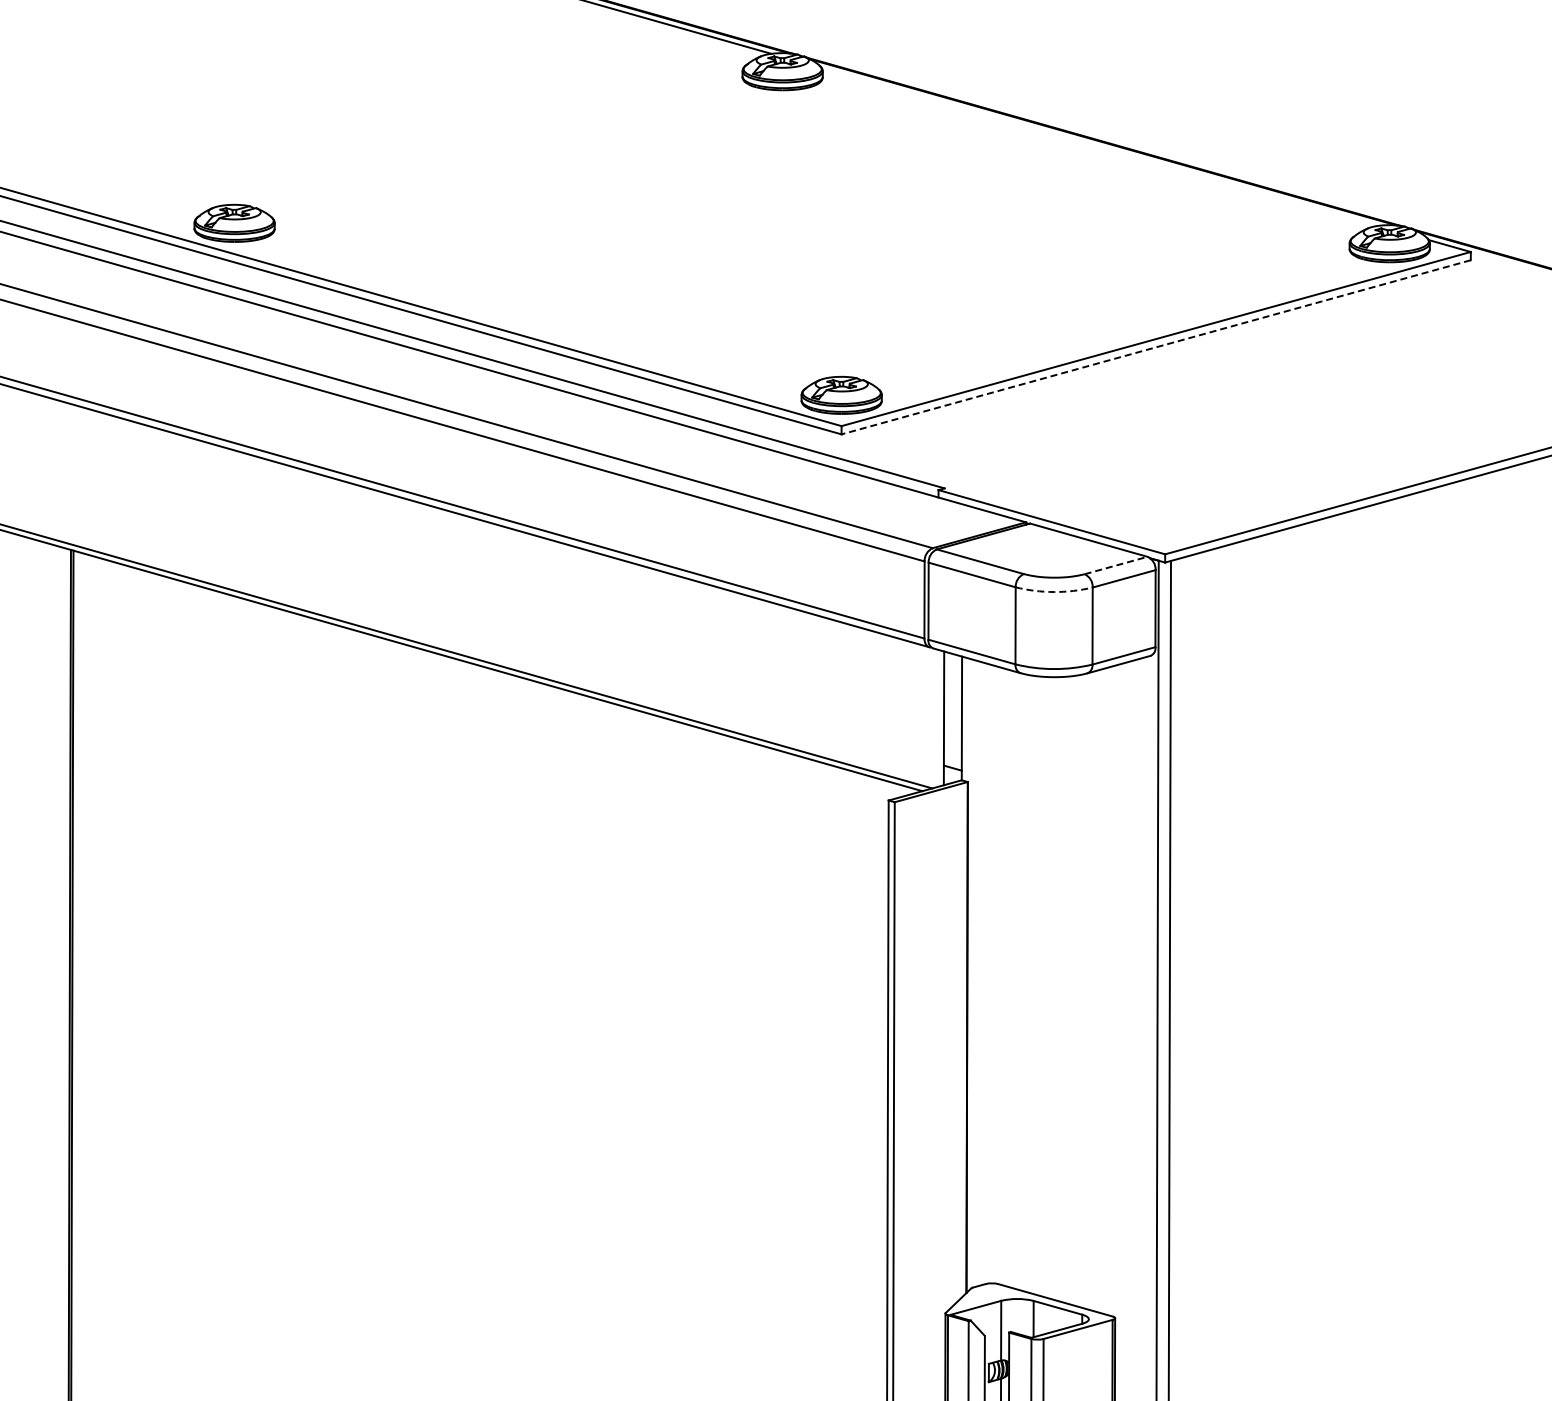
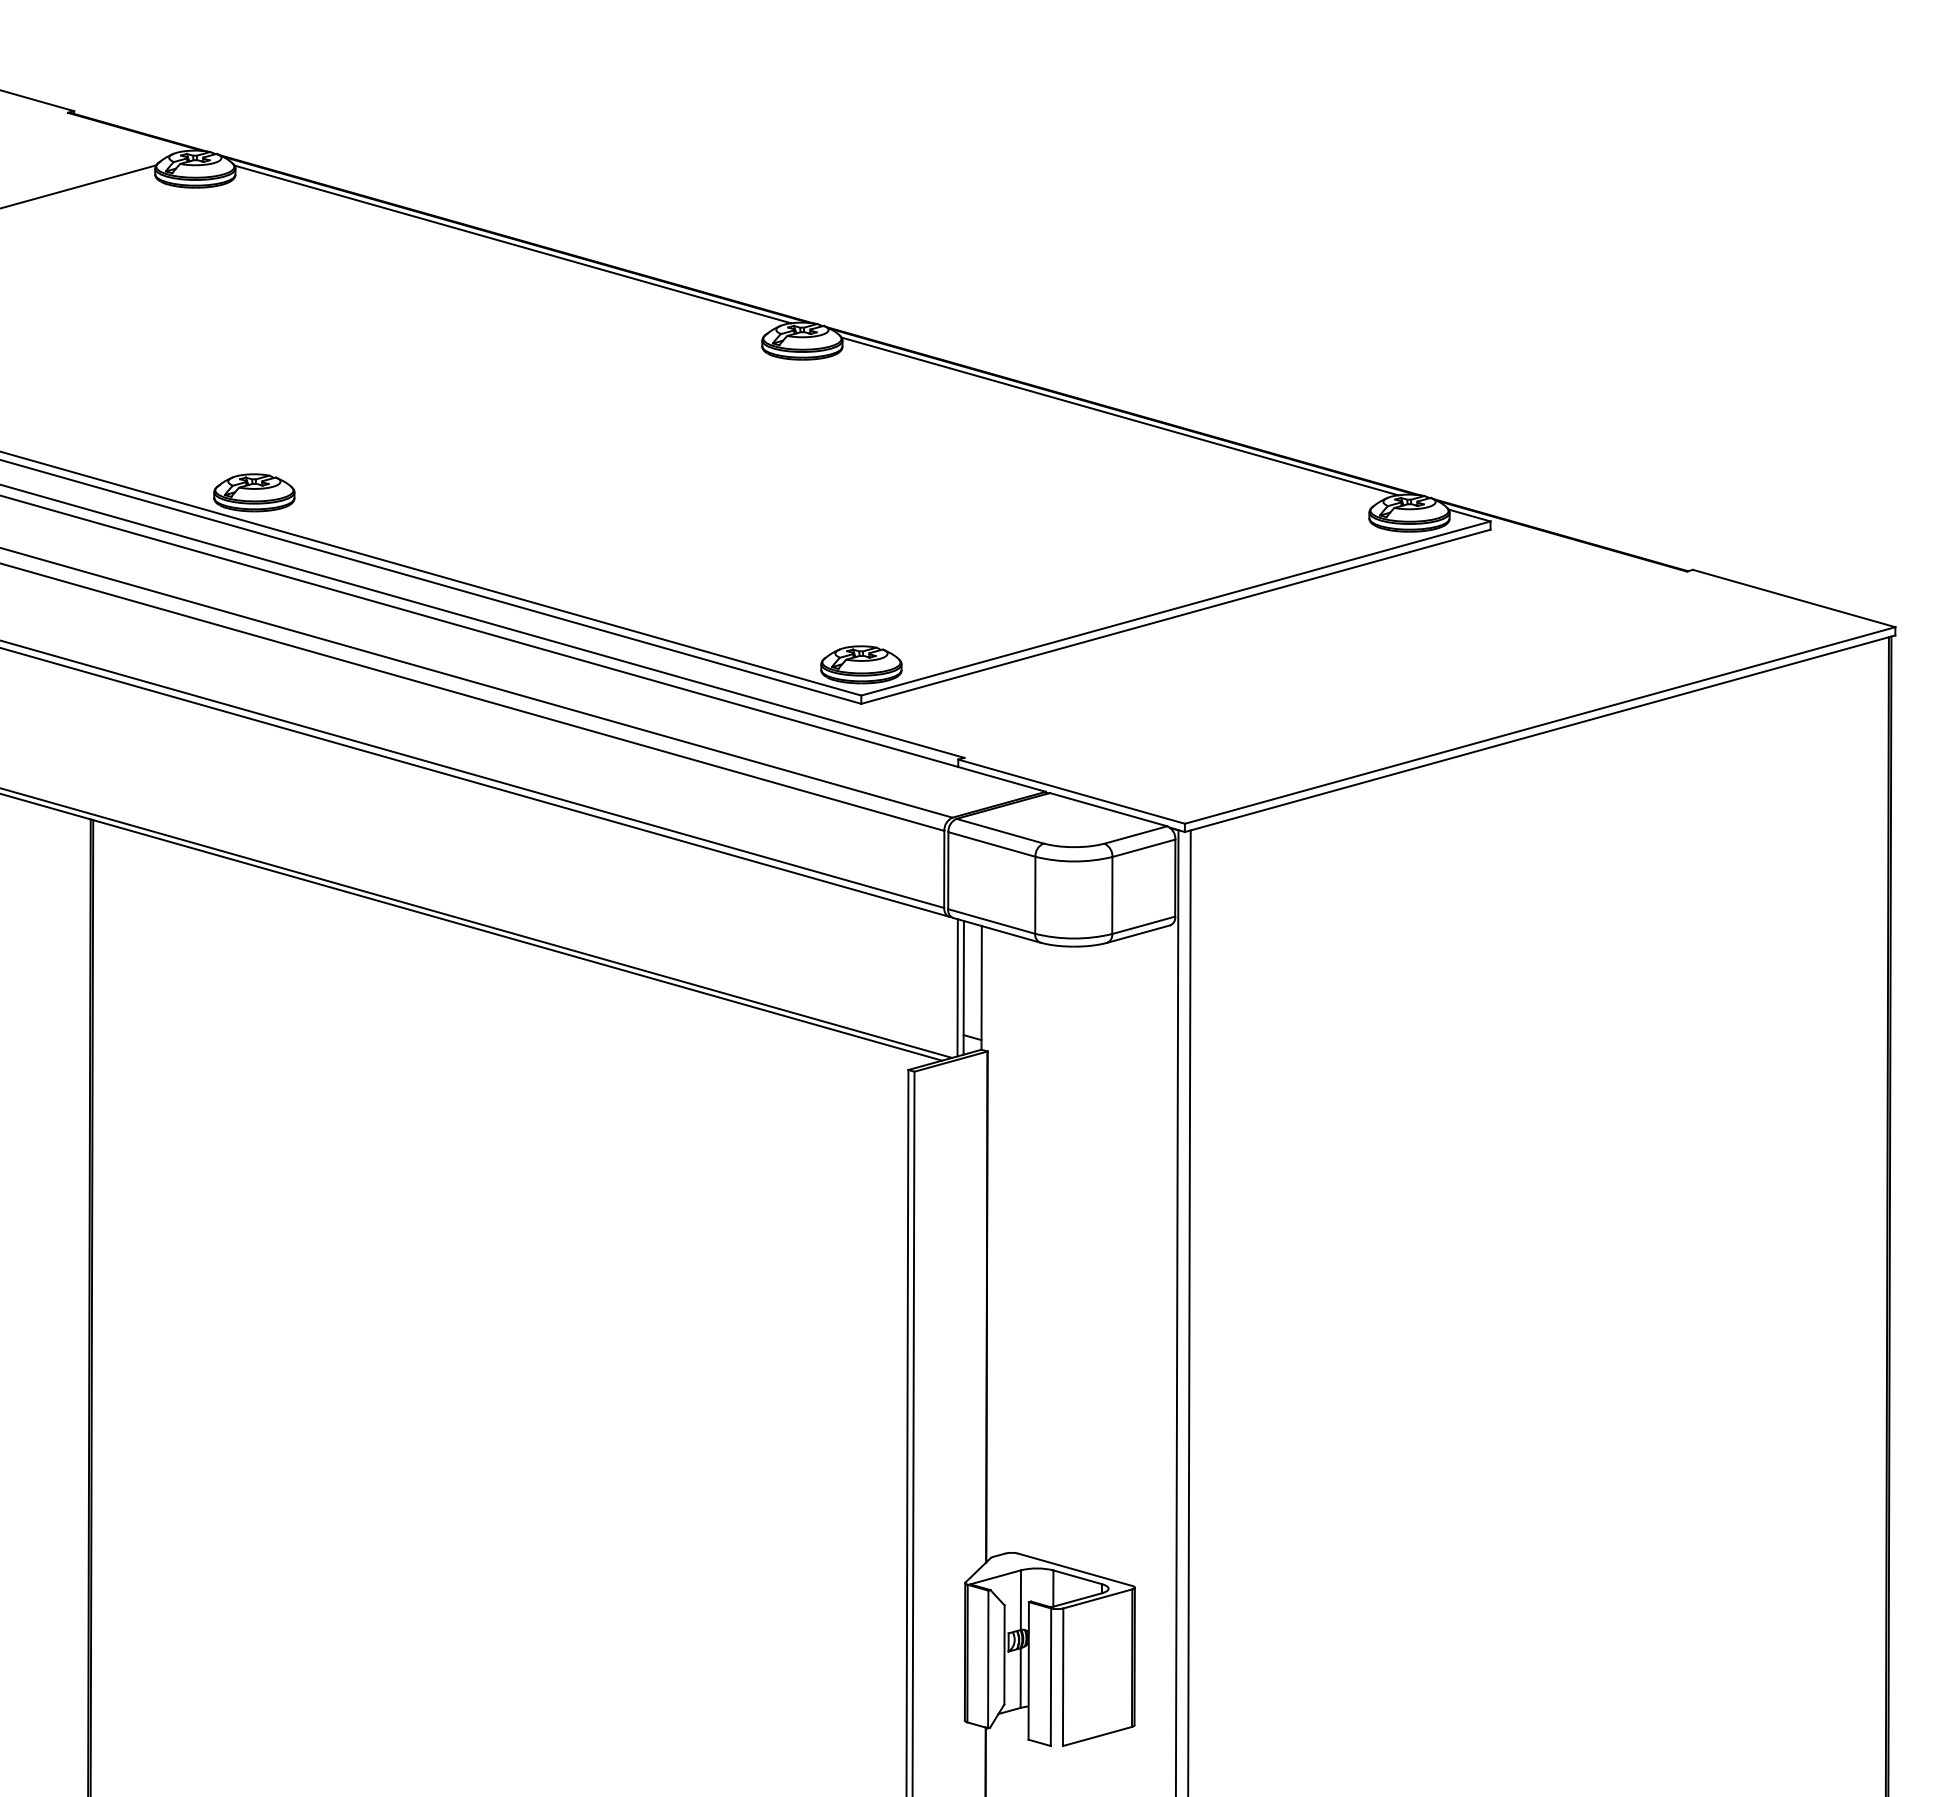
line: (1099, 147) -> (1119, 416), added
line: (1155, 347) -> (1175, 616), dashed -> solid
line: (1115, 566) -> (1135, 835), dashed -> solid
arc: (1053, 592) -> (1073, 861), dashed -> solid
line: (937, 718) -> (957, 987), added

